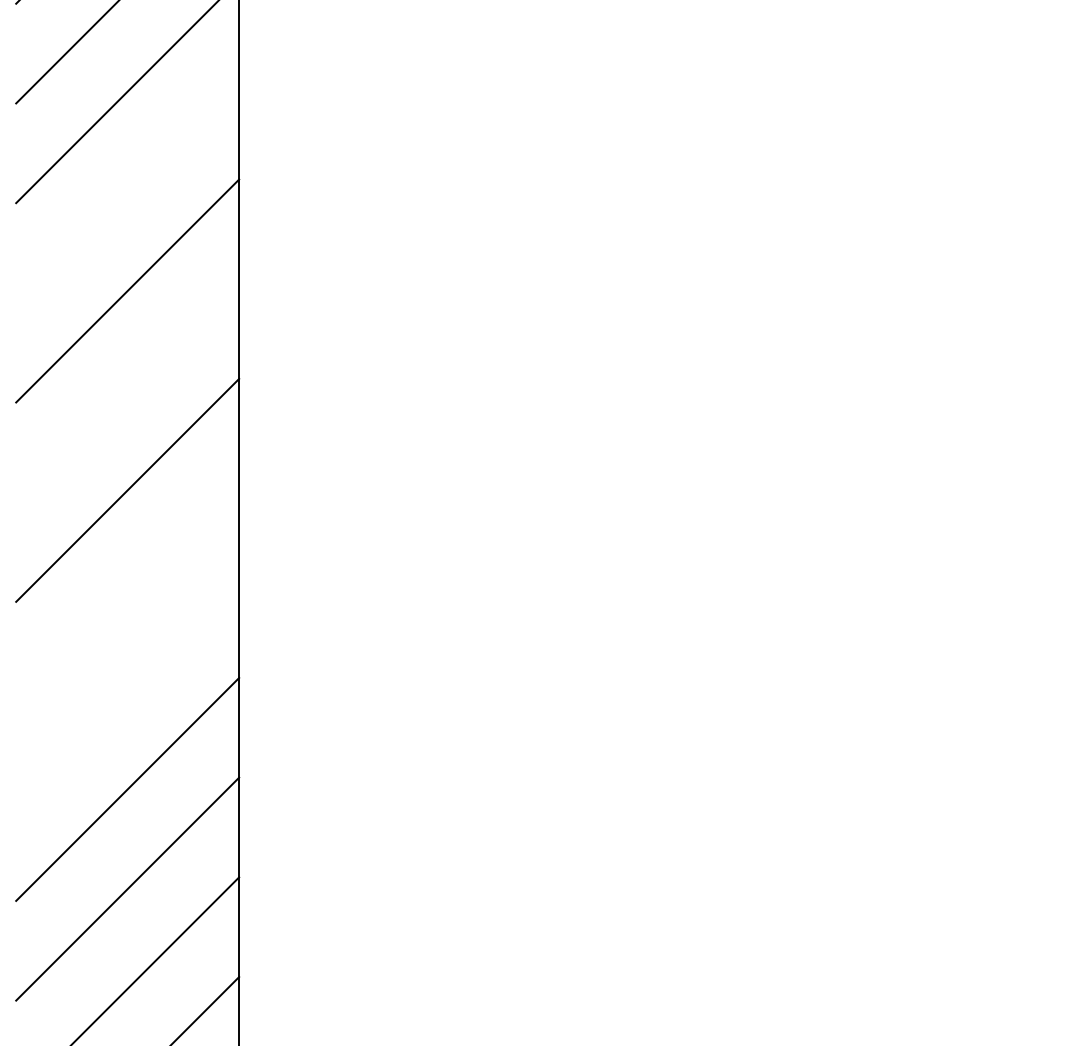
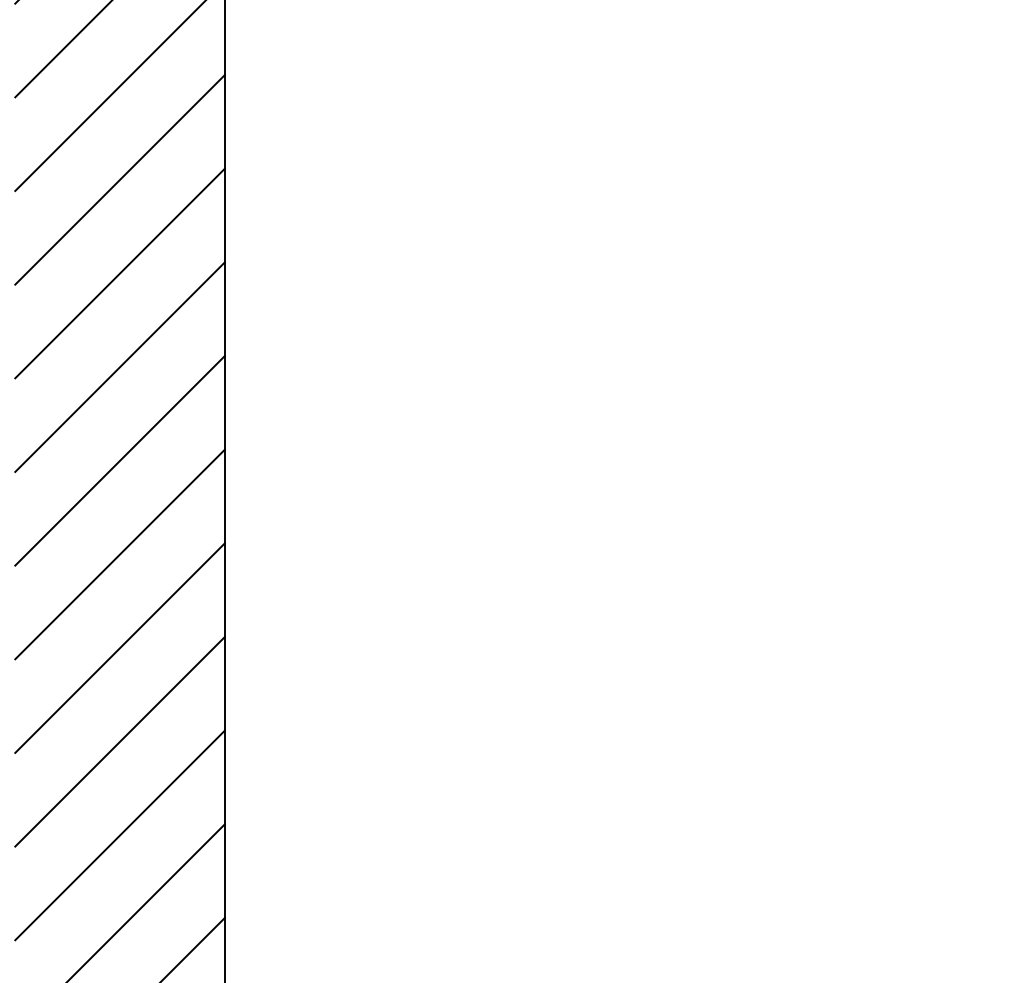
line: (127, 190) -> (119, 179), added
line: (127, 389) -> (119, 366), added
line: (127, 590) -> (119, 554), added
line: (127, 689) -> (119, 647), added

